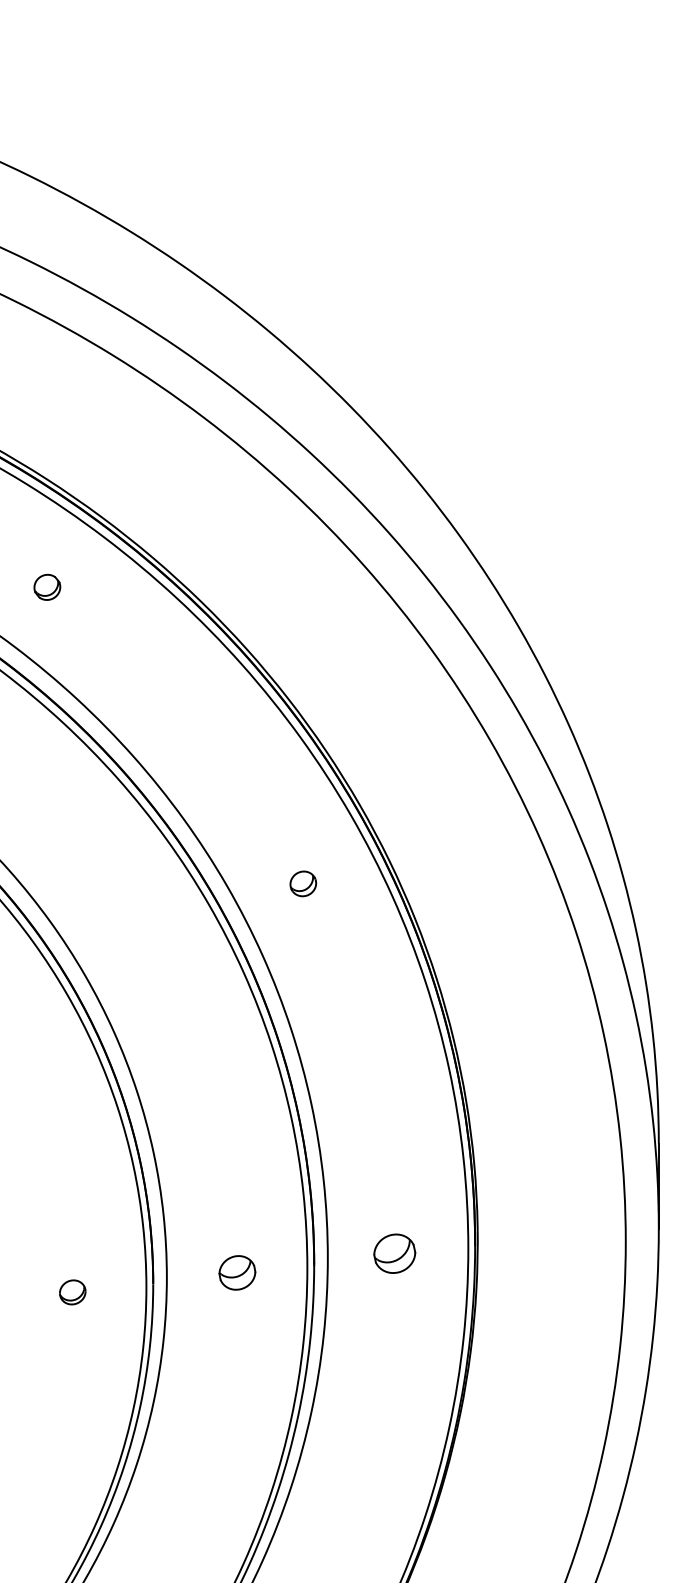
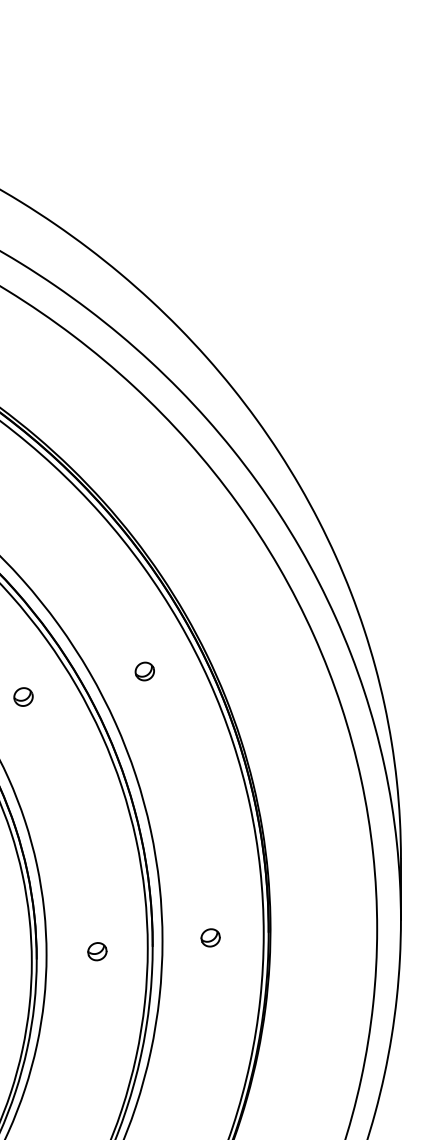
part: (134, 919) -> (23, 697), added
part: (394, 1253) -> (210, 937), size x0.62
part: (237, 1272) -> (97, 951), size x0.71

